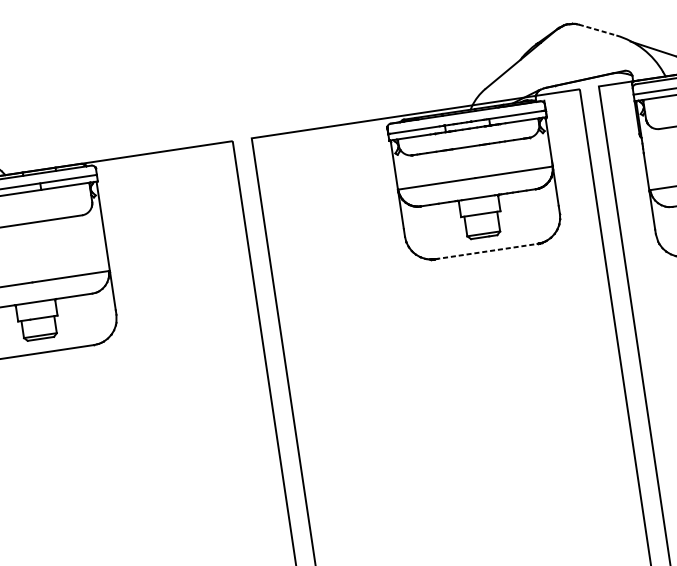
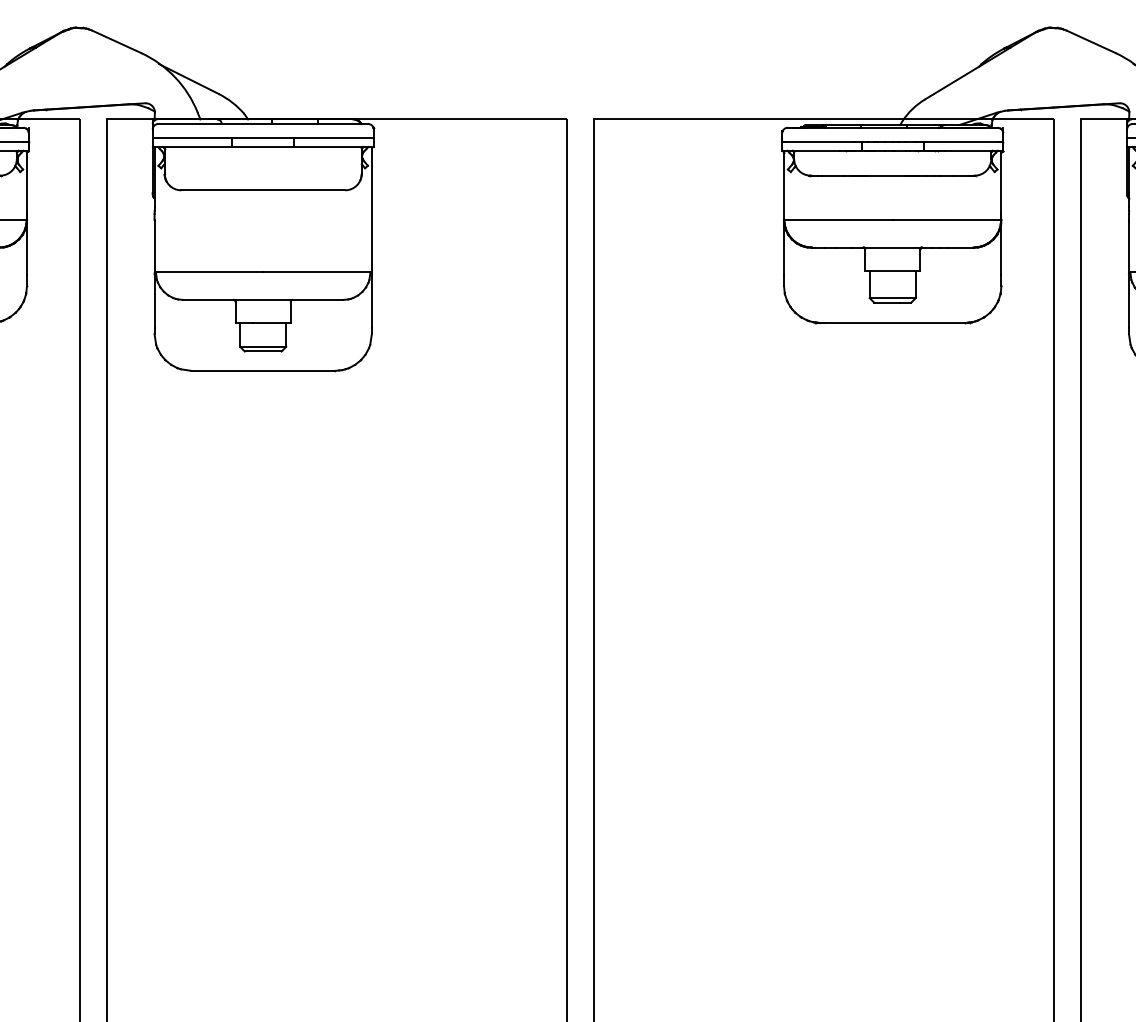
line: (598, 29) -> (1091, 41), dashed -> solid
line: (486, 251) -> (892, 323), dashed -> solid

